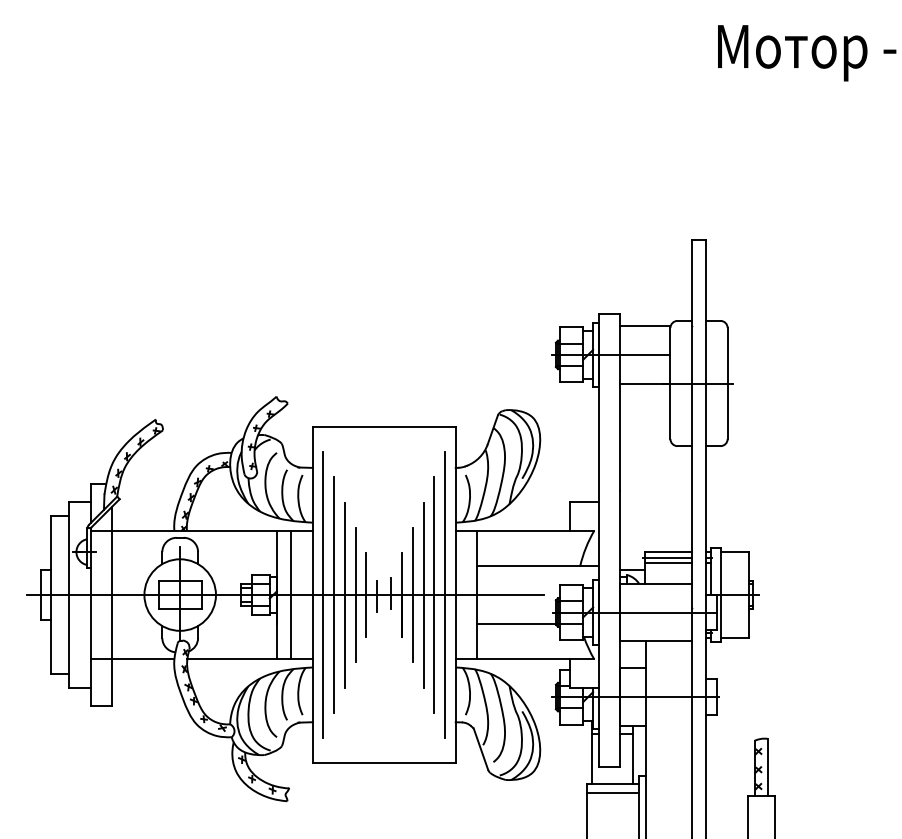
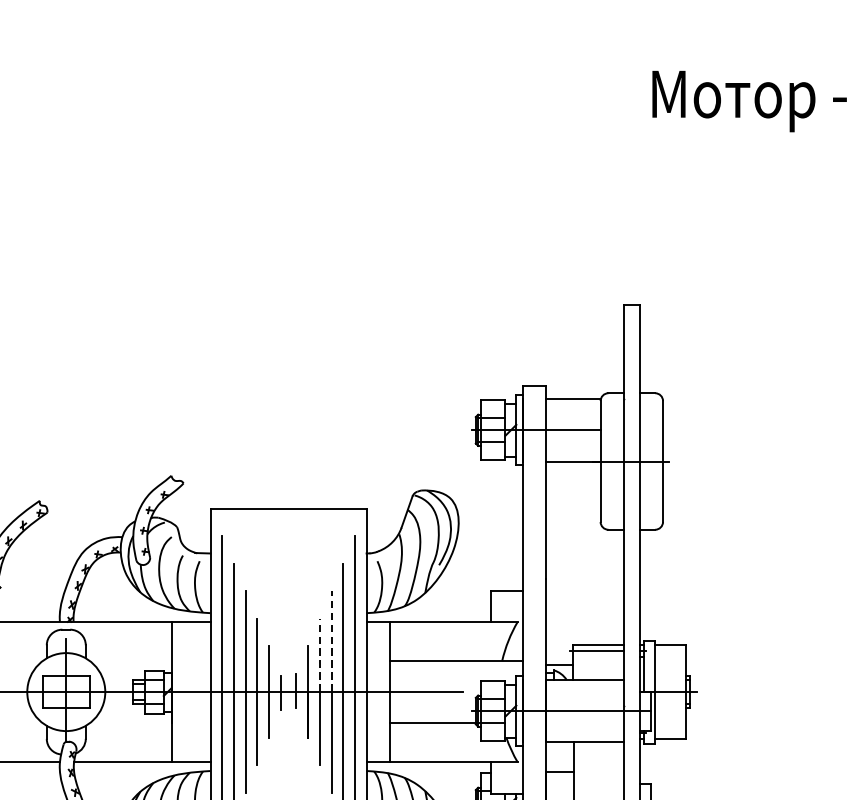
line: (423, 548) -> (331, 641), solid -> dashed
line: (412, 561) -> (319, 655), solid -> dashed
line: (668, 562) -> (598, 656), removed
line: (291, 594) -> (187, 691), removed

